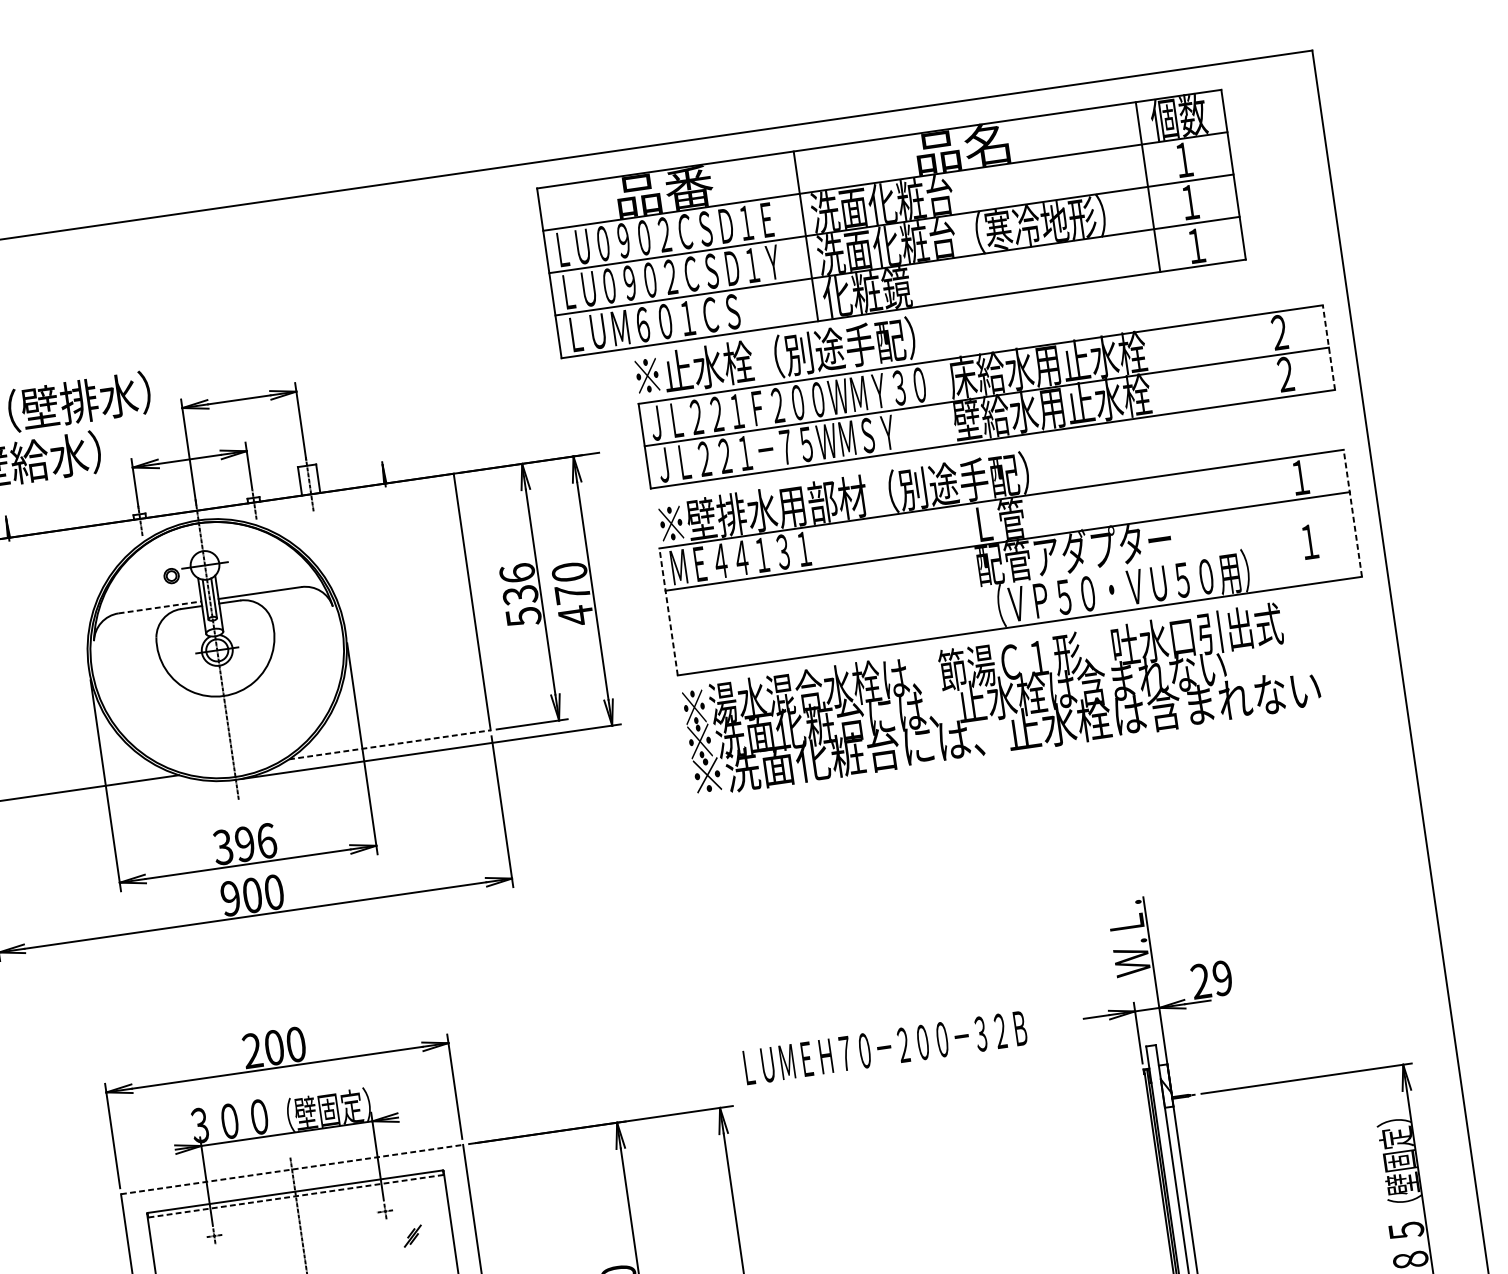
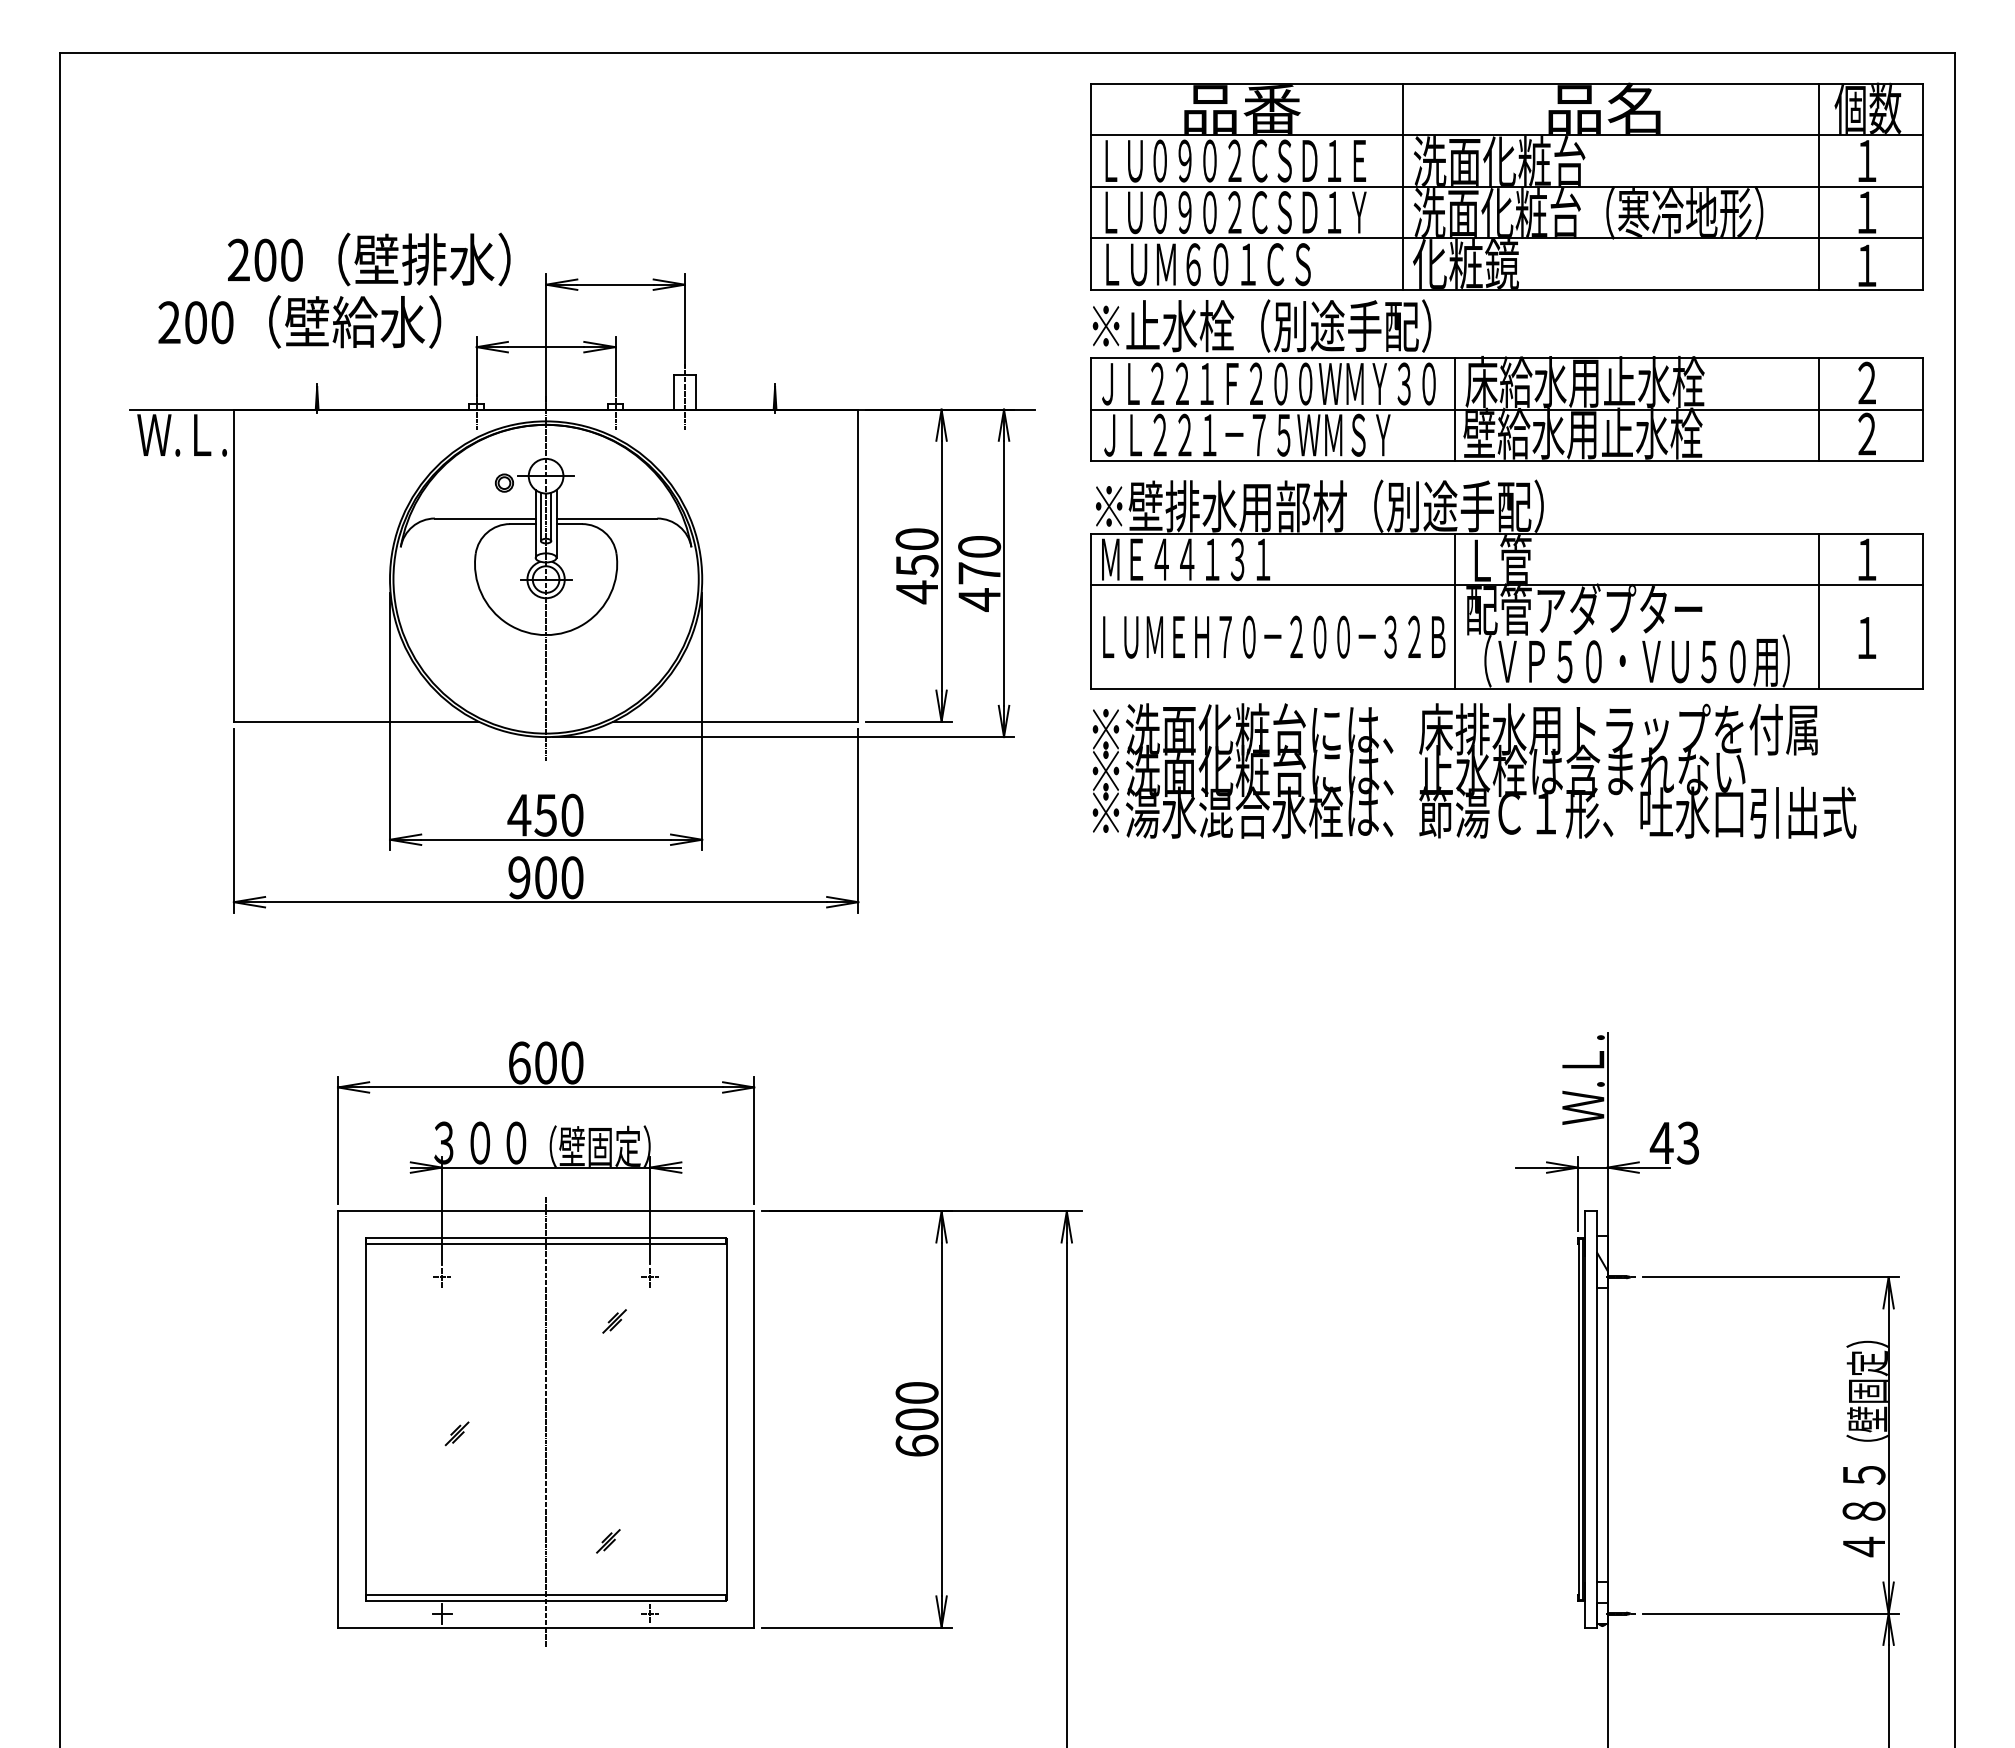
part: (890, 223) -> (1506, 186), moved
line: (1329, 347) -> (1923, 409), dashed -> solid
line: (1243, 359) -> (1819, 409), added
line: (944, 402) -> (1455, 409), added
line: (1352, 512) -> (1923, 610), dashed -> solid
line: (1267, 525) -> (1819, 610), added
line: (968, 568) -> (1455, 610), added
text: (520, 595) -> (916, 566), 536 -> 450
line: (160, 607) -> (485, 518), dashed -> solid
line: (668, 611) -> (1090, 610), dashed -> solid
text: (983, 665) -> (1456, 729), ※湯水混合水栓は、節湯Ｃ１形、吐水口引出式 -> ※洗面化粧台には、床排水用トラップを付属
text: (1007, 731) -> (1474, 812), ※洗面化粧台には、止水栓は含まれない -> ※湯水混合水栓は、節湯Ｃ１形、吐水口引出式
line: (389, 744) -> (735, 721), dashed -> solid
text: (244, 843) -> (545, 814), 396 -> 450
text: (1211, 979) -> (1674, 1142), 29 -> 43
text: (885, 1047) -> (1274, 636), moved
text: (252, 1050) -> (519, 1062), 200 -> 600
line: (292, 1169) -> (546, 1211), dashed -> solid
line: (296, 1195) -> (546, 1243), dashed -> solid
part: (412, 1236) -> (614, 1321), moved

